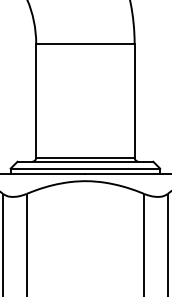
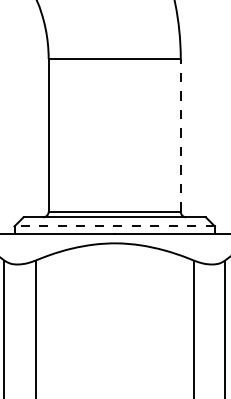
line: (134, 100) -> (180, 135), solid -> dashed
line: (85, 168) -> (114, 226), solid -> dashed

